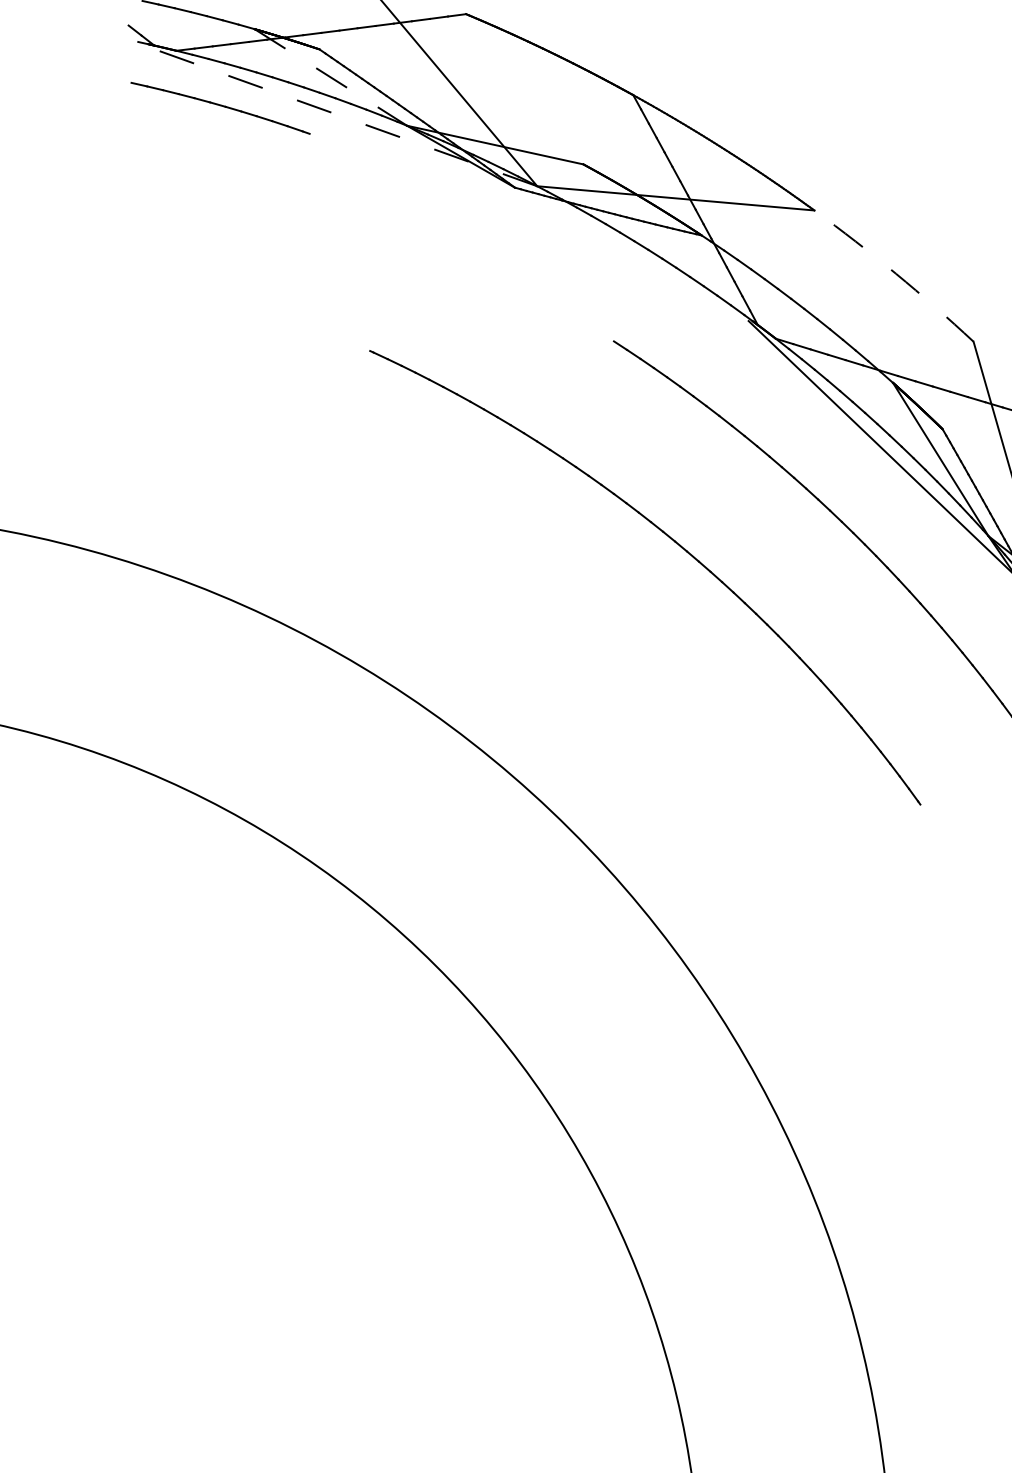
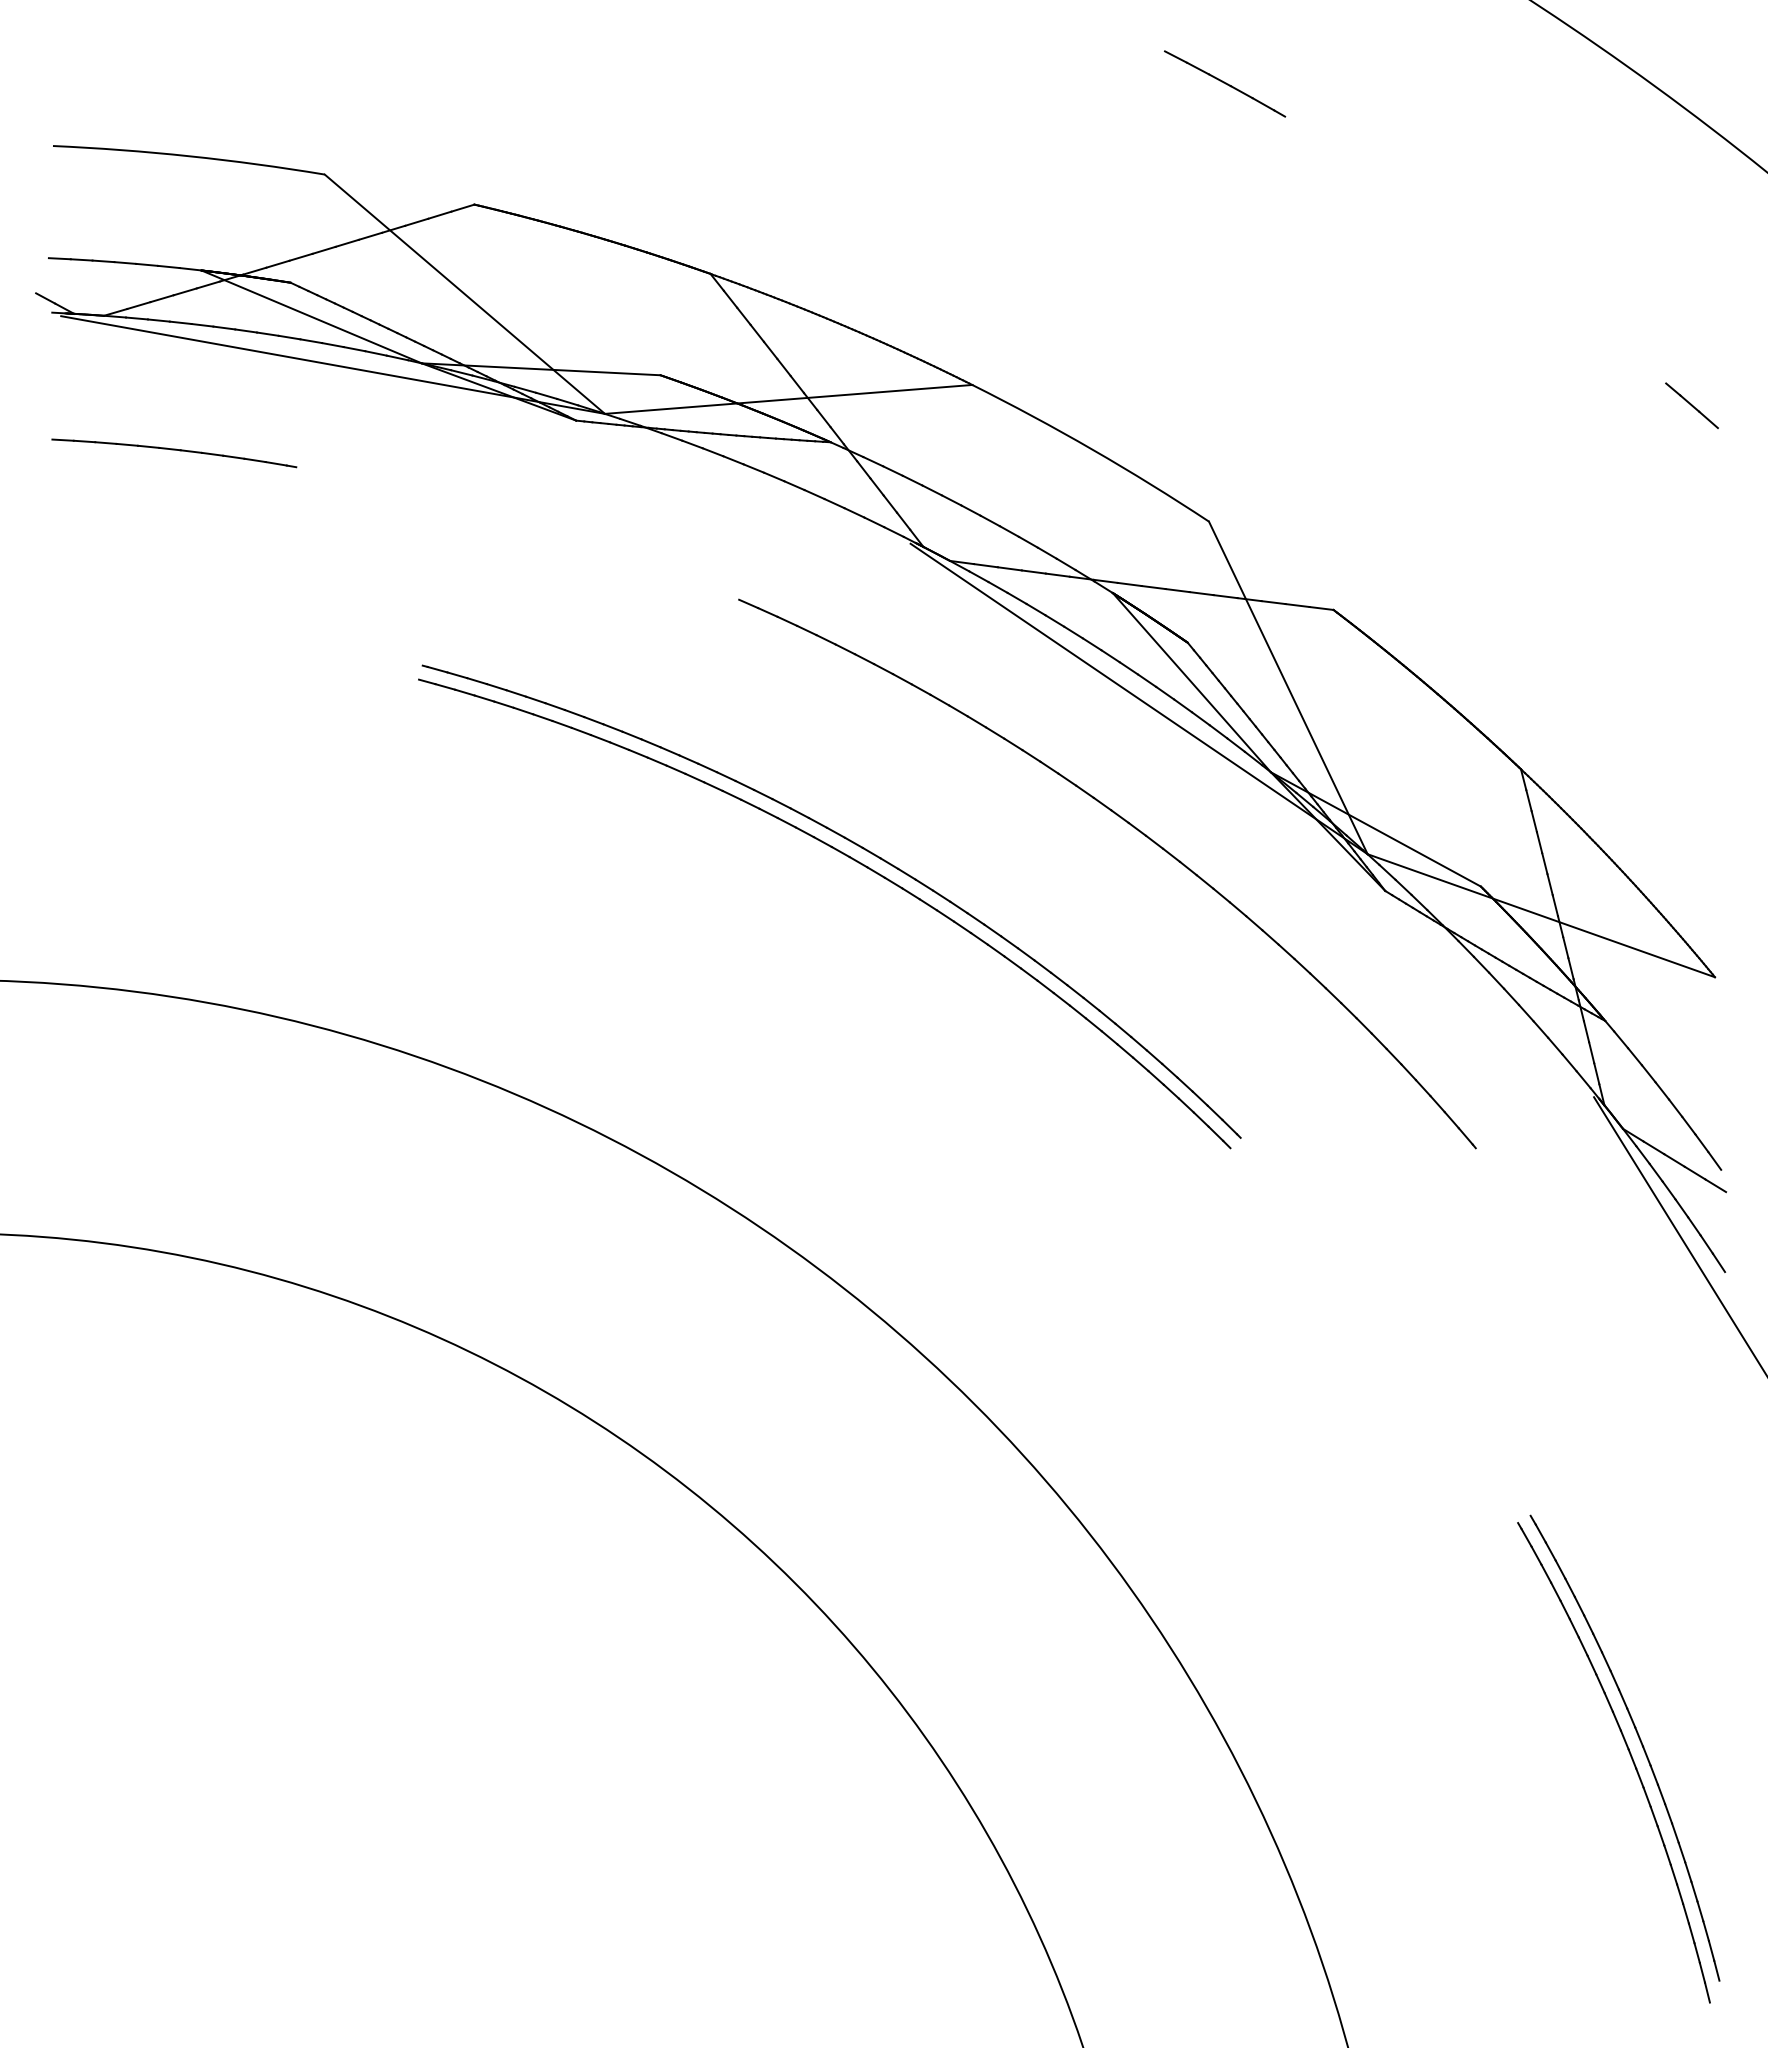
line: (330, 77) -> (311, 316), dashed -> solid
part: (220, 108) -> (174, 453), moved
line: (340, 115) -> (332, 364), dashed -> solid
arc: (895, 273) -> (1092, 449), dashed -> solid
part: (668, 551) -> (856, 862), added

